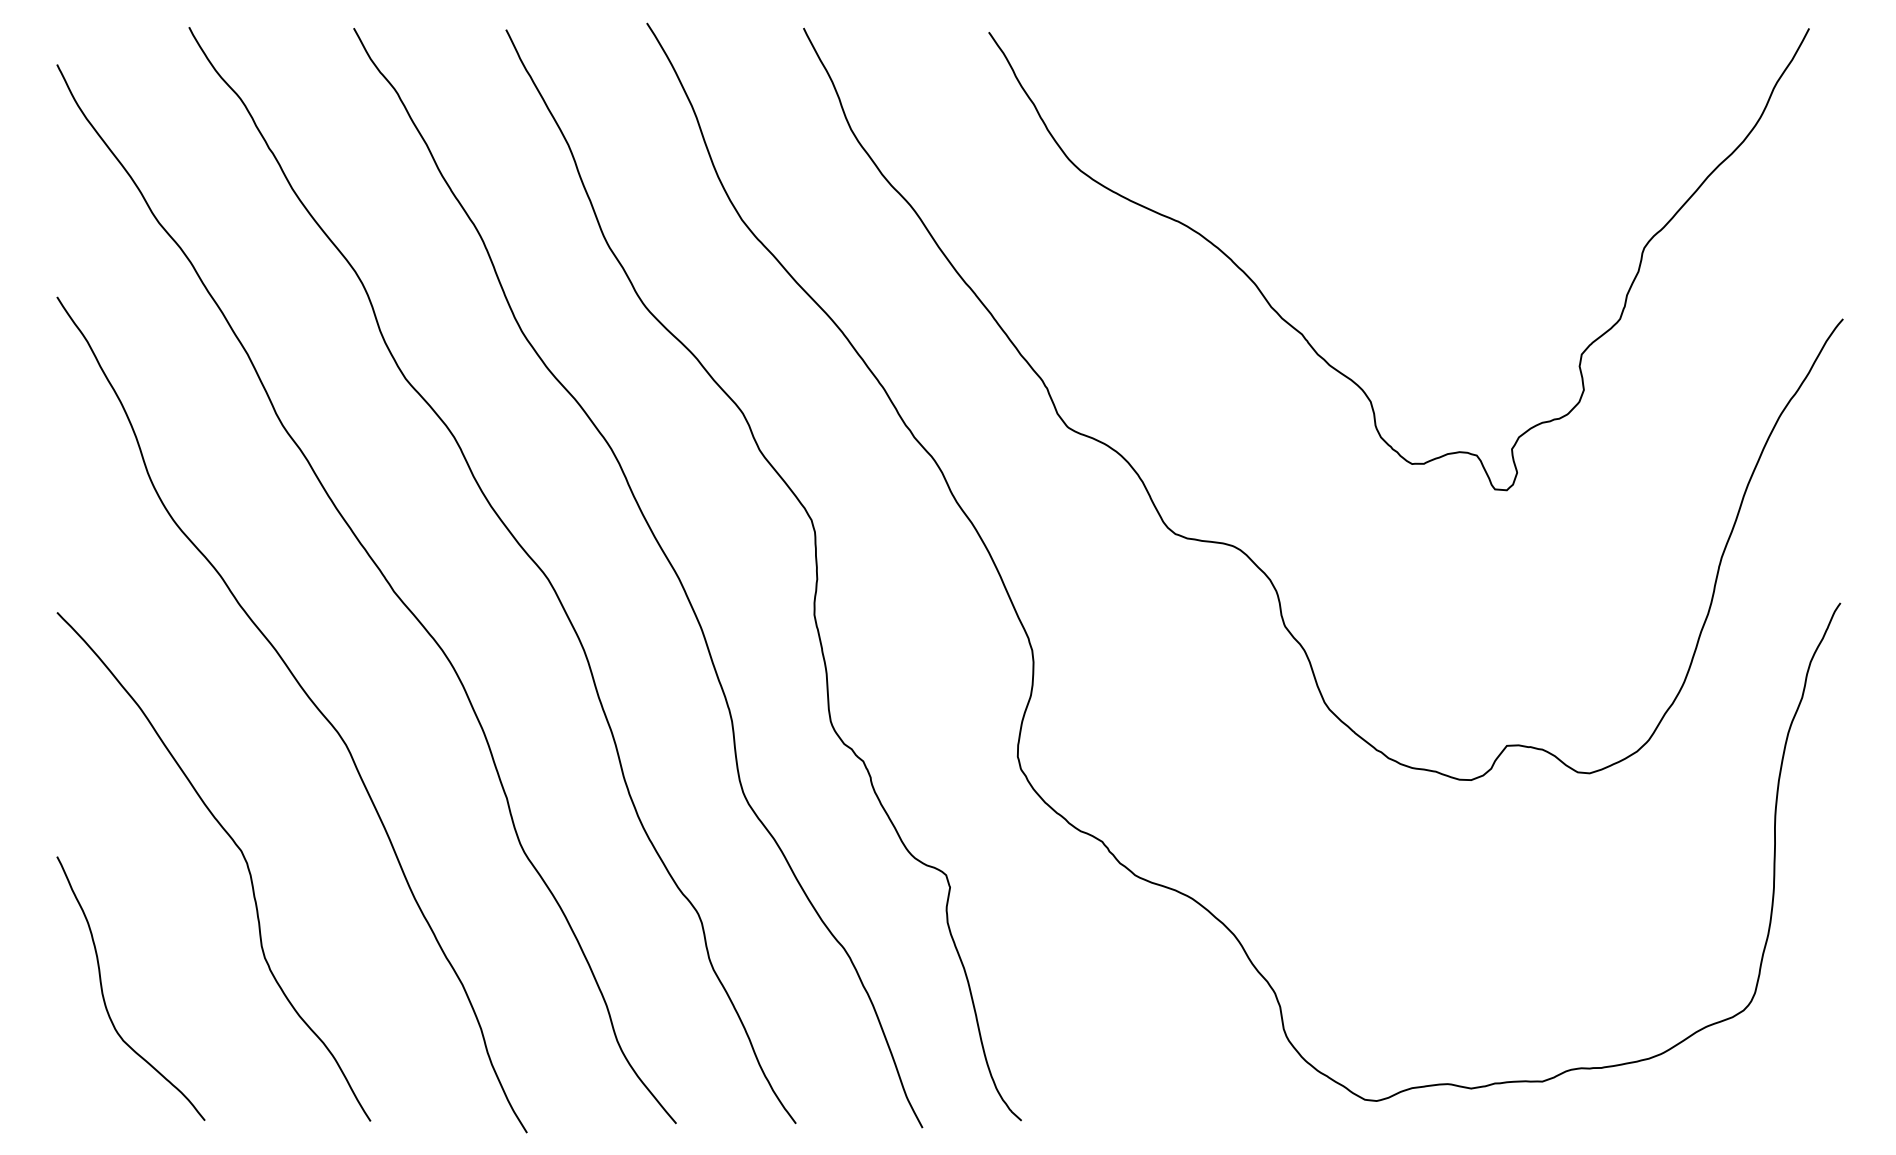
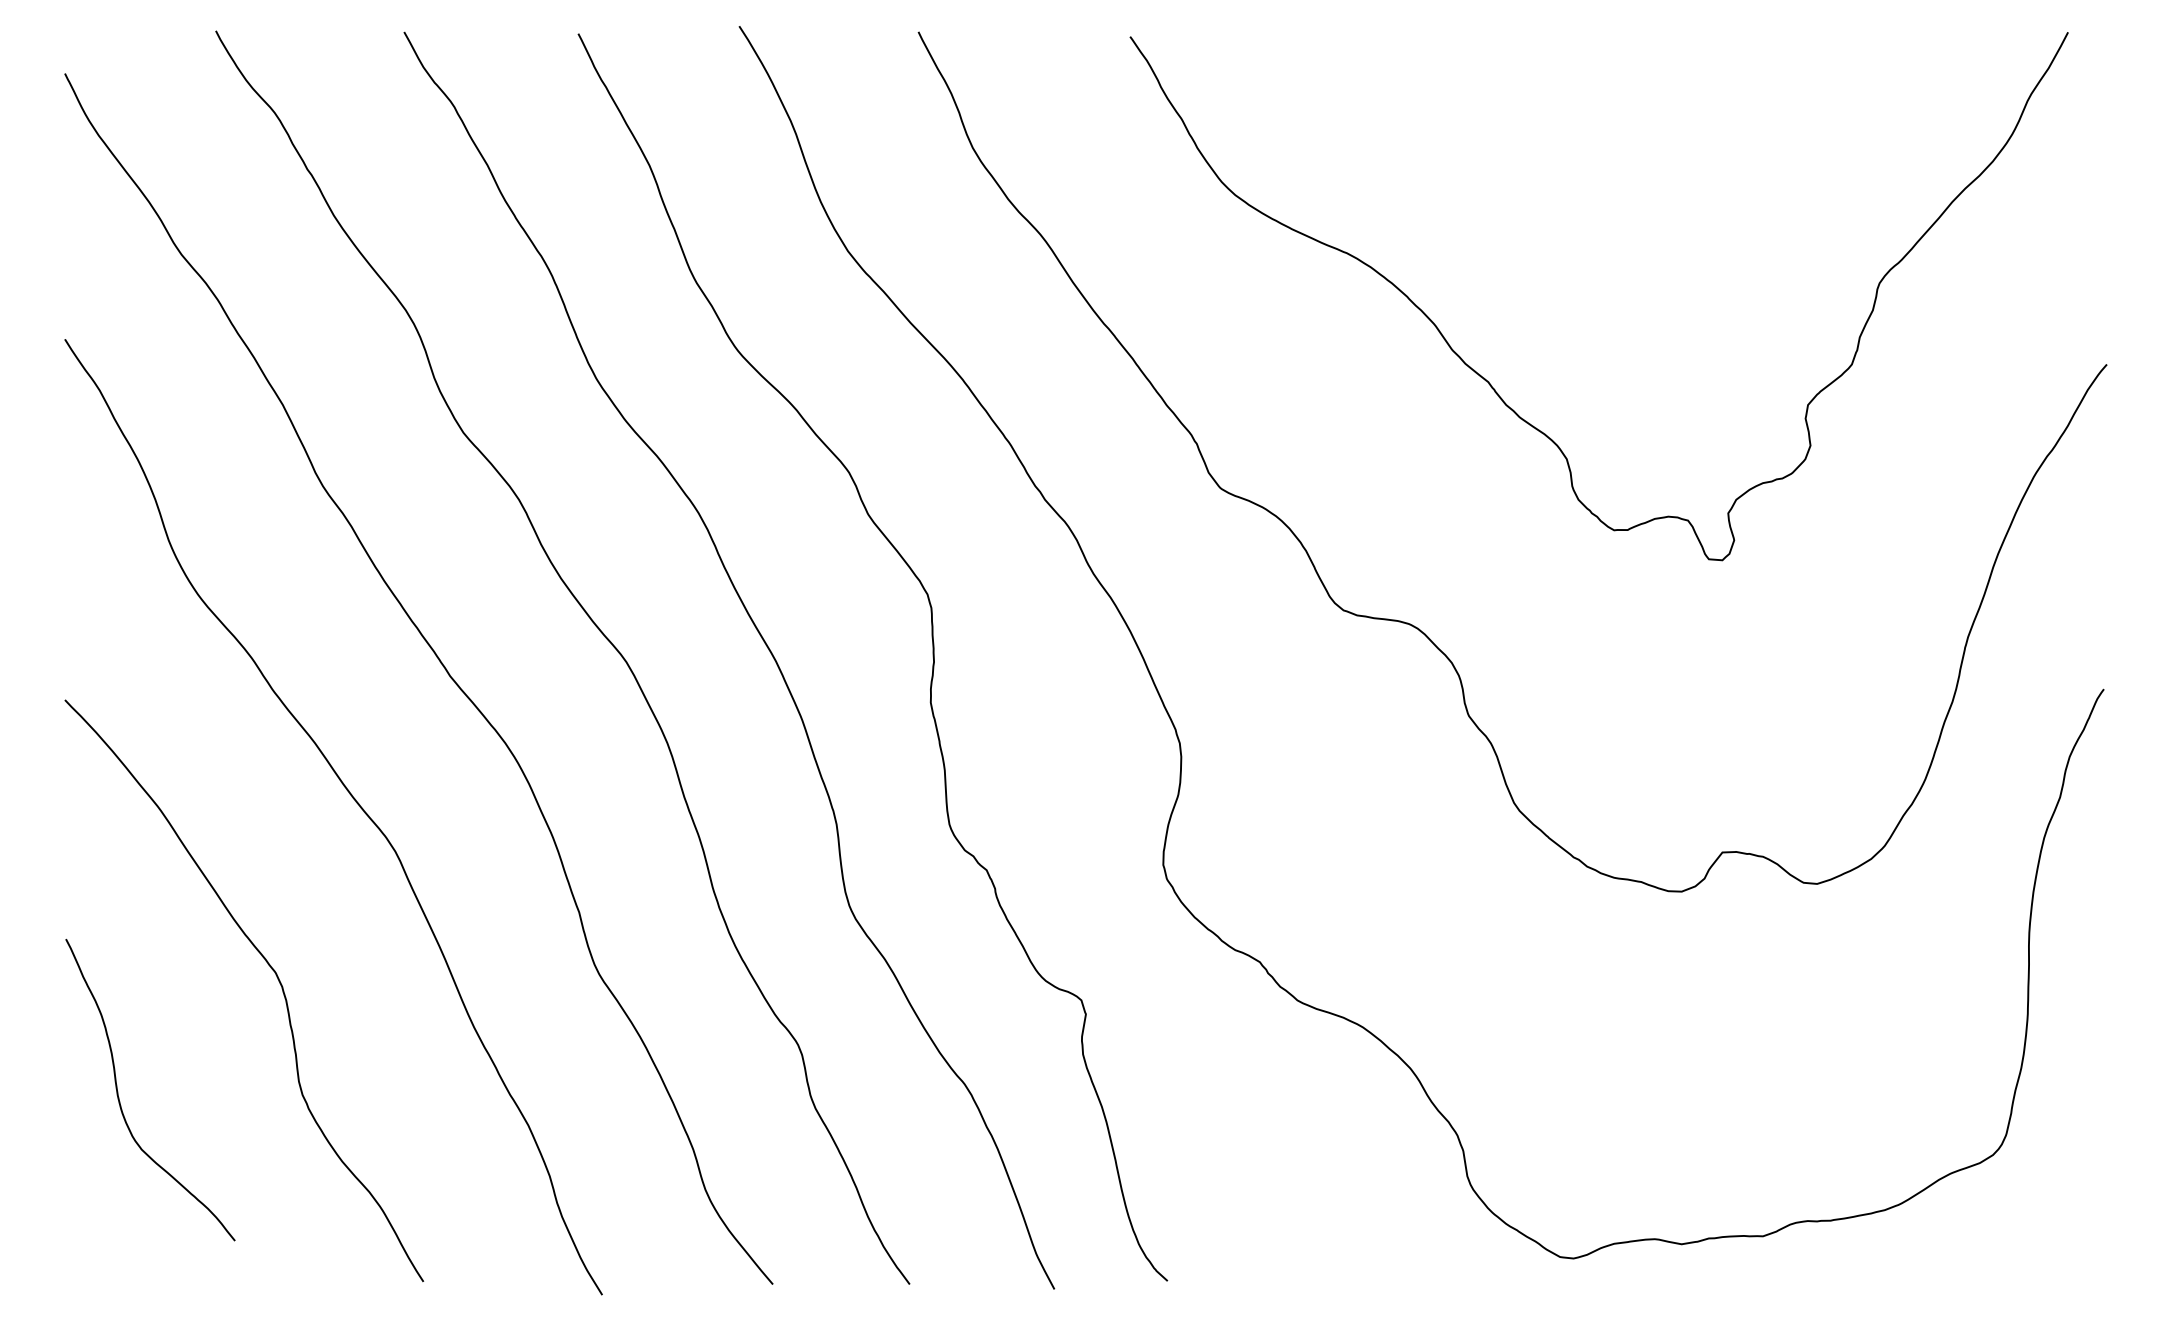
curve: (103, 995) -> (119, 1097), moved

